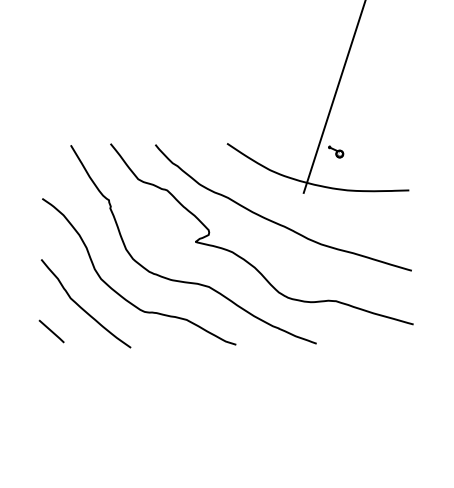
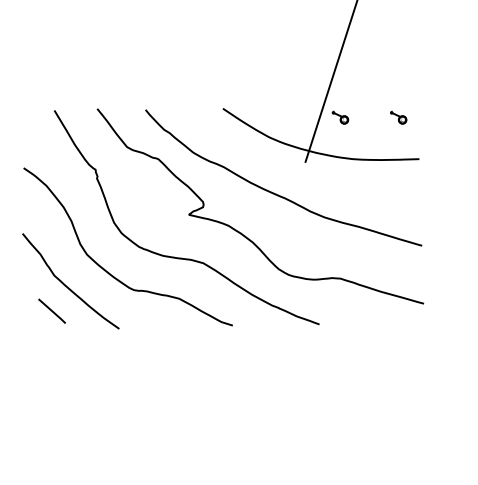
part: (390, 151) -> (399, 117), added
line: (51, 331) -> (51, 311), moved

